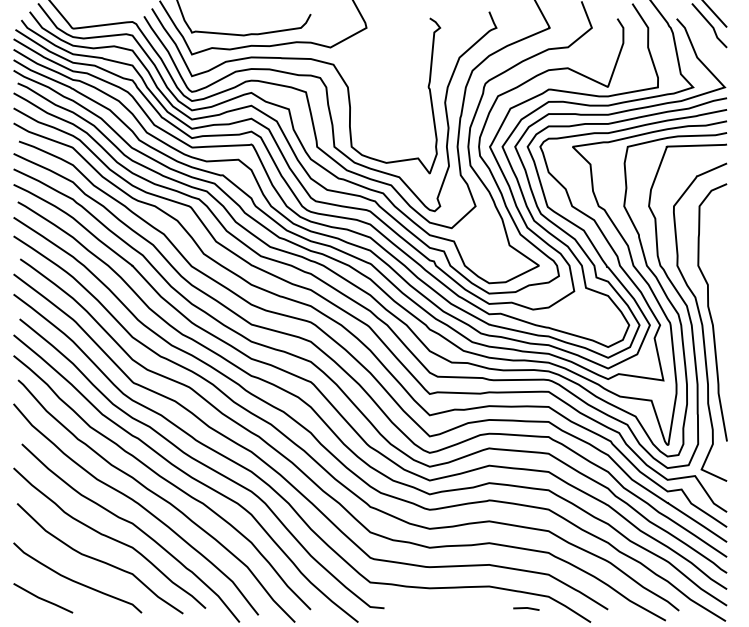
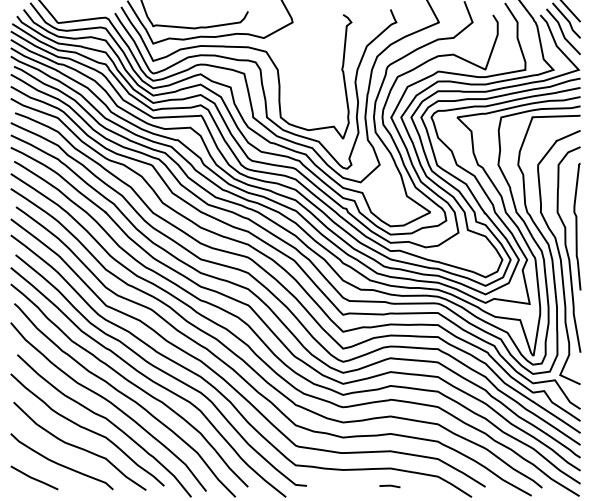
line: (704, 39) -> (562, 31), added
curve: (722, 283) -> (576, 226), added
line: (526, 608) -> (390, 486), moved

